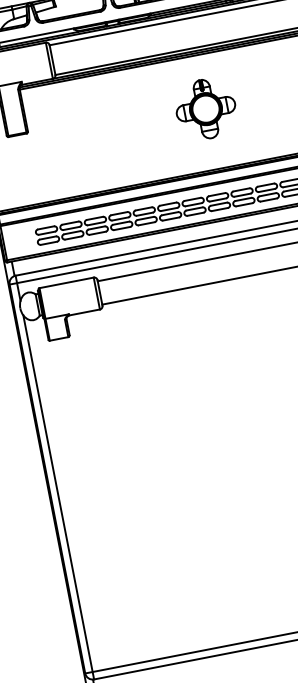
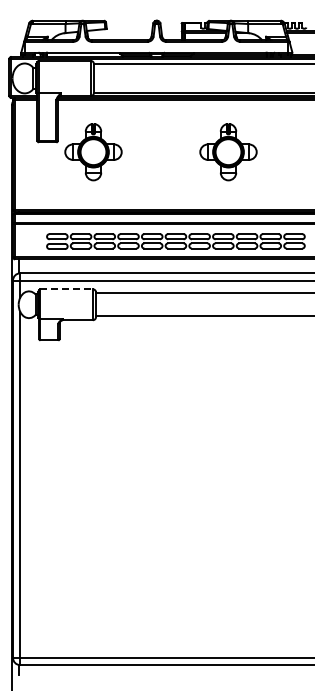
part: (66, 136) -> (93, 152), added
line: (67, 282) -> (67, 289), solid -> dashed

